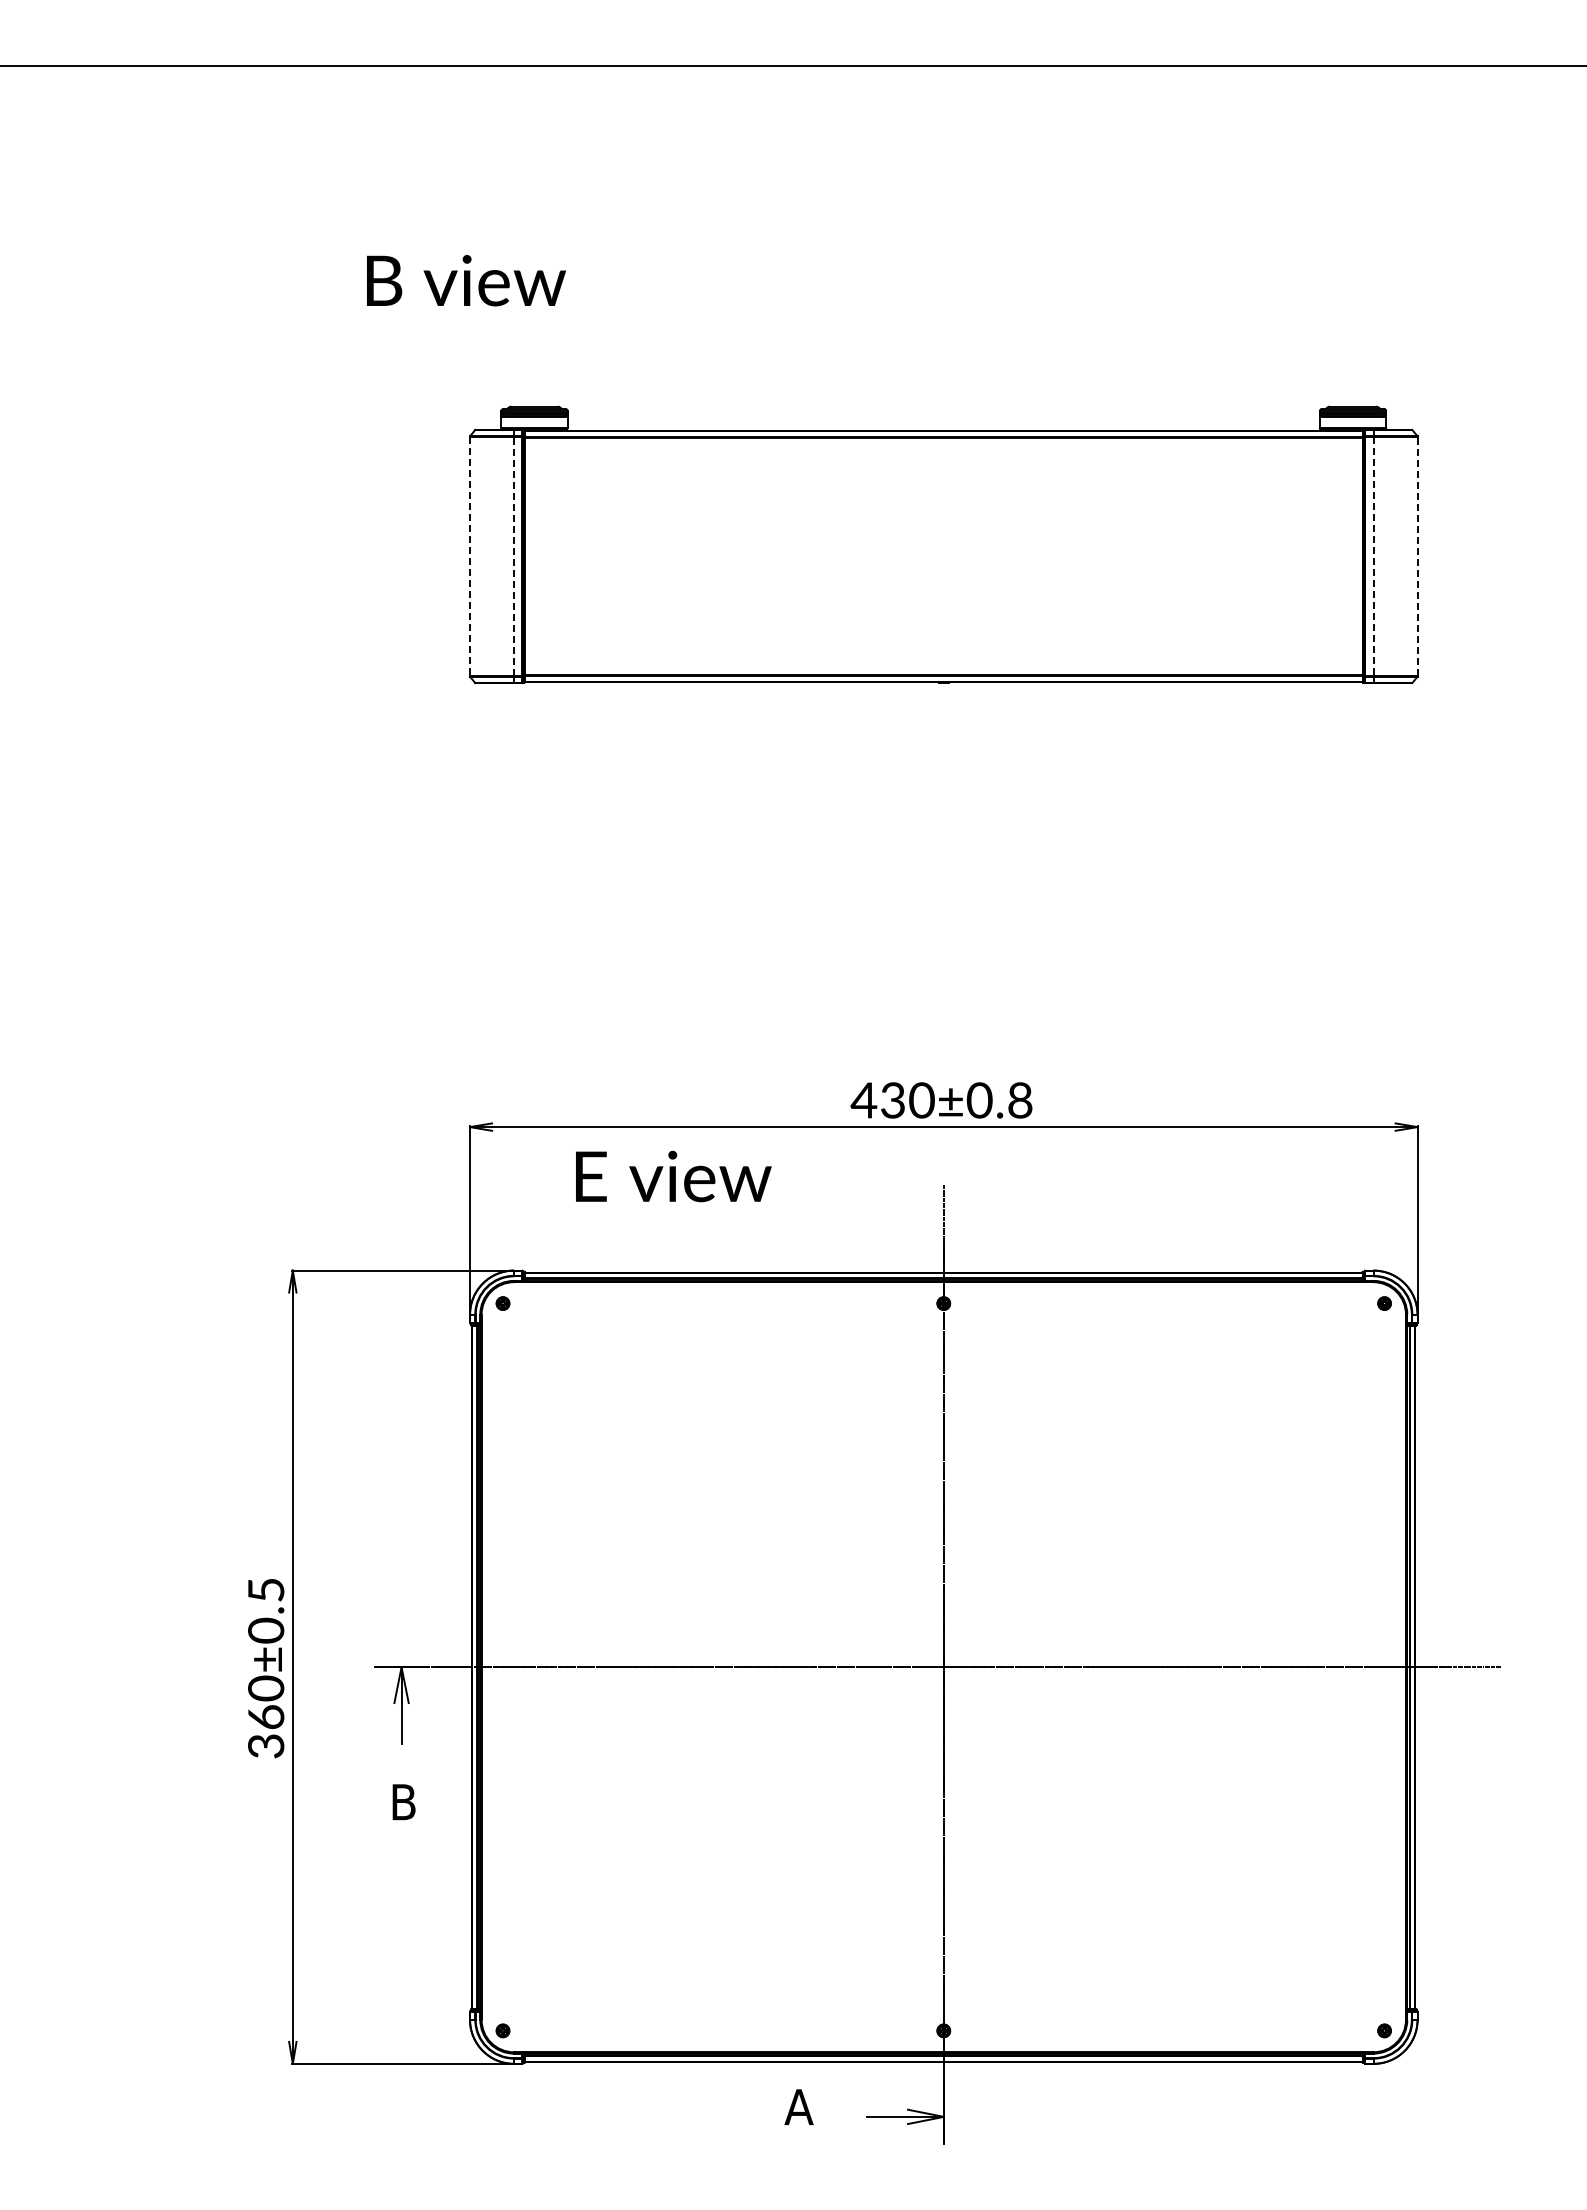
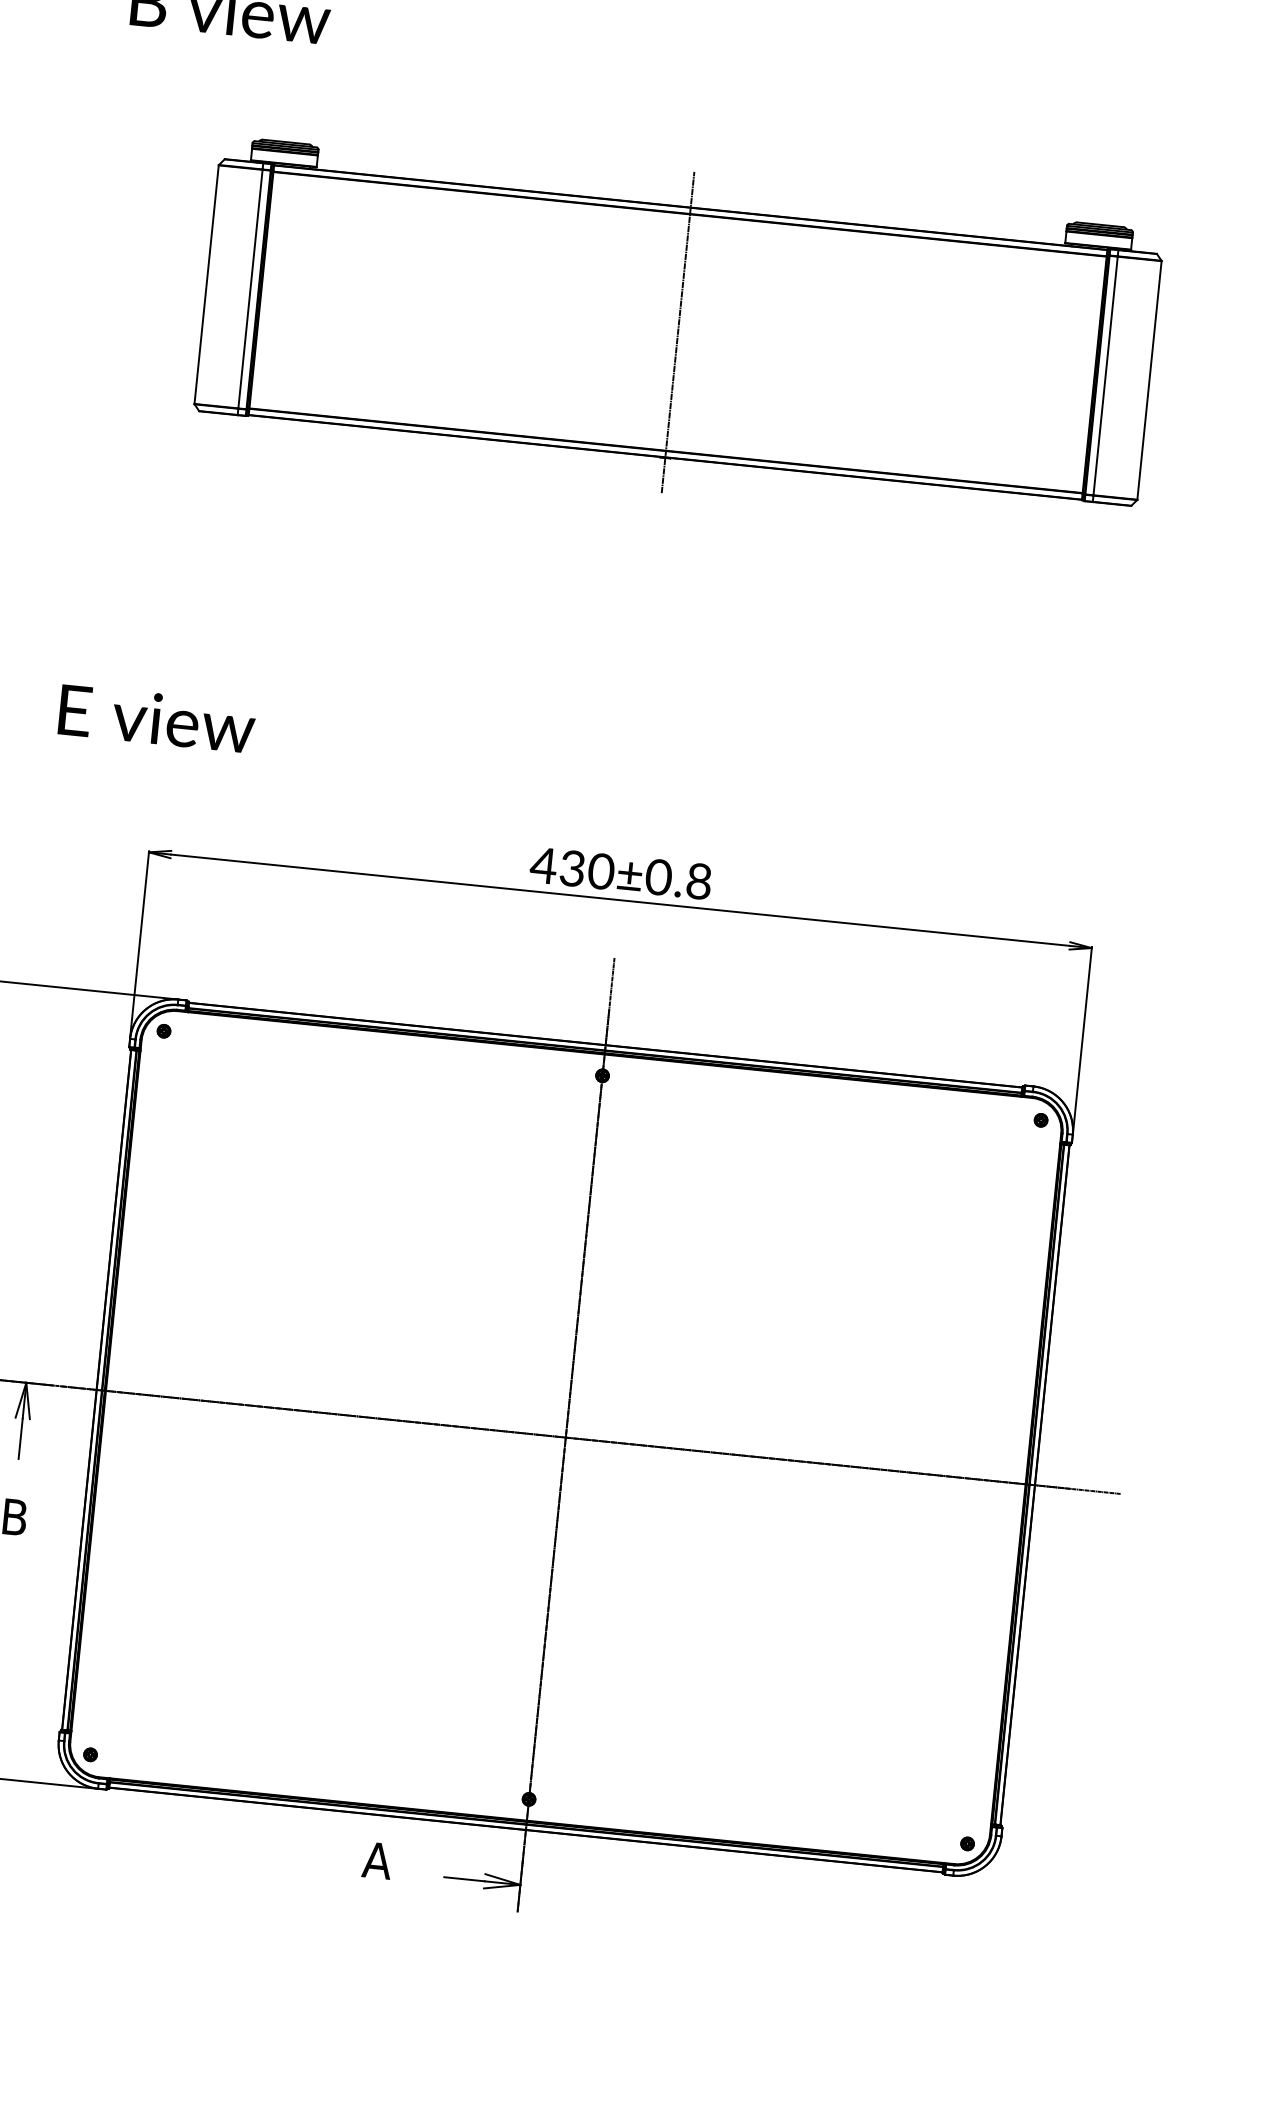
line: (469, 556) -> (206, 284), dashed -> solid
line: (514, 556) -> (250, 289), dashed -> solid
line: (943, 556) -> (677, 332), added
line: (1373, 556) -> (1105, 375), dashed -> solid
line: (1417, 556) -> (1149, 380), dashed -> solid
text: (673, 1176) -> (157, 718), moved

